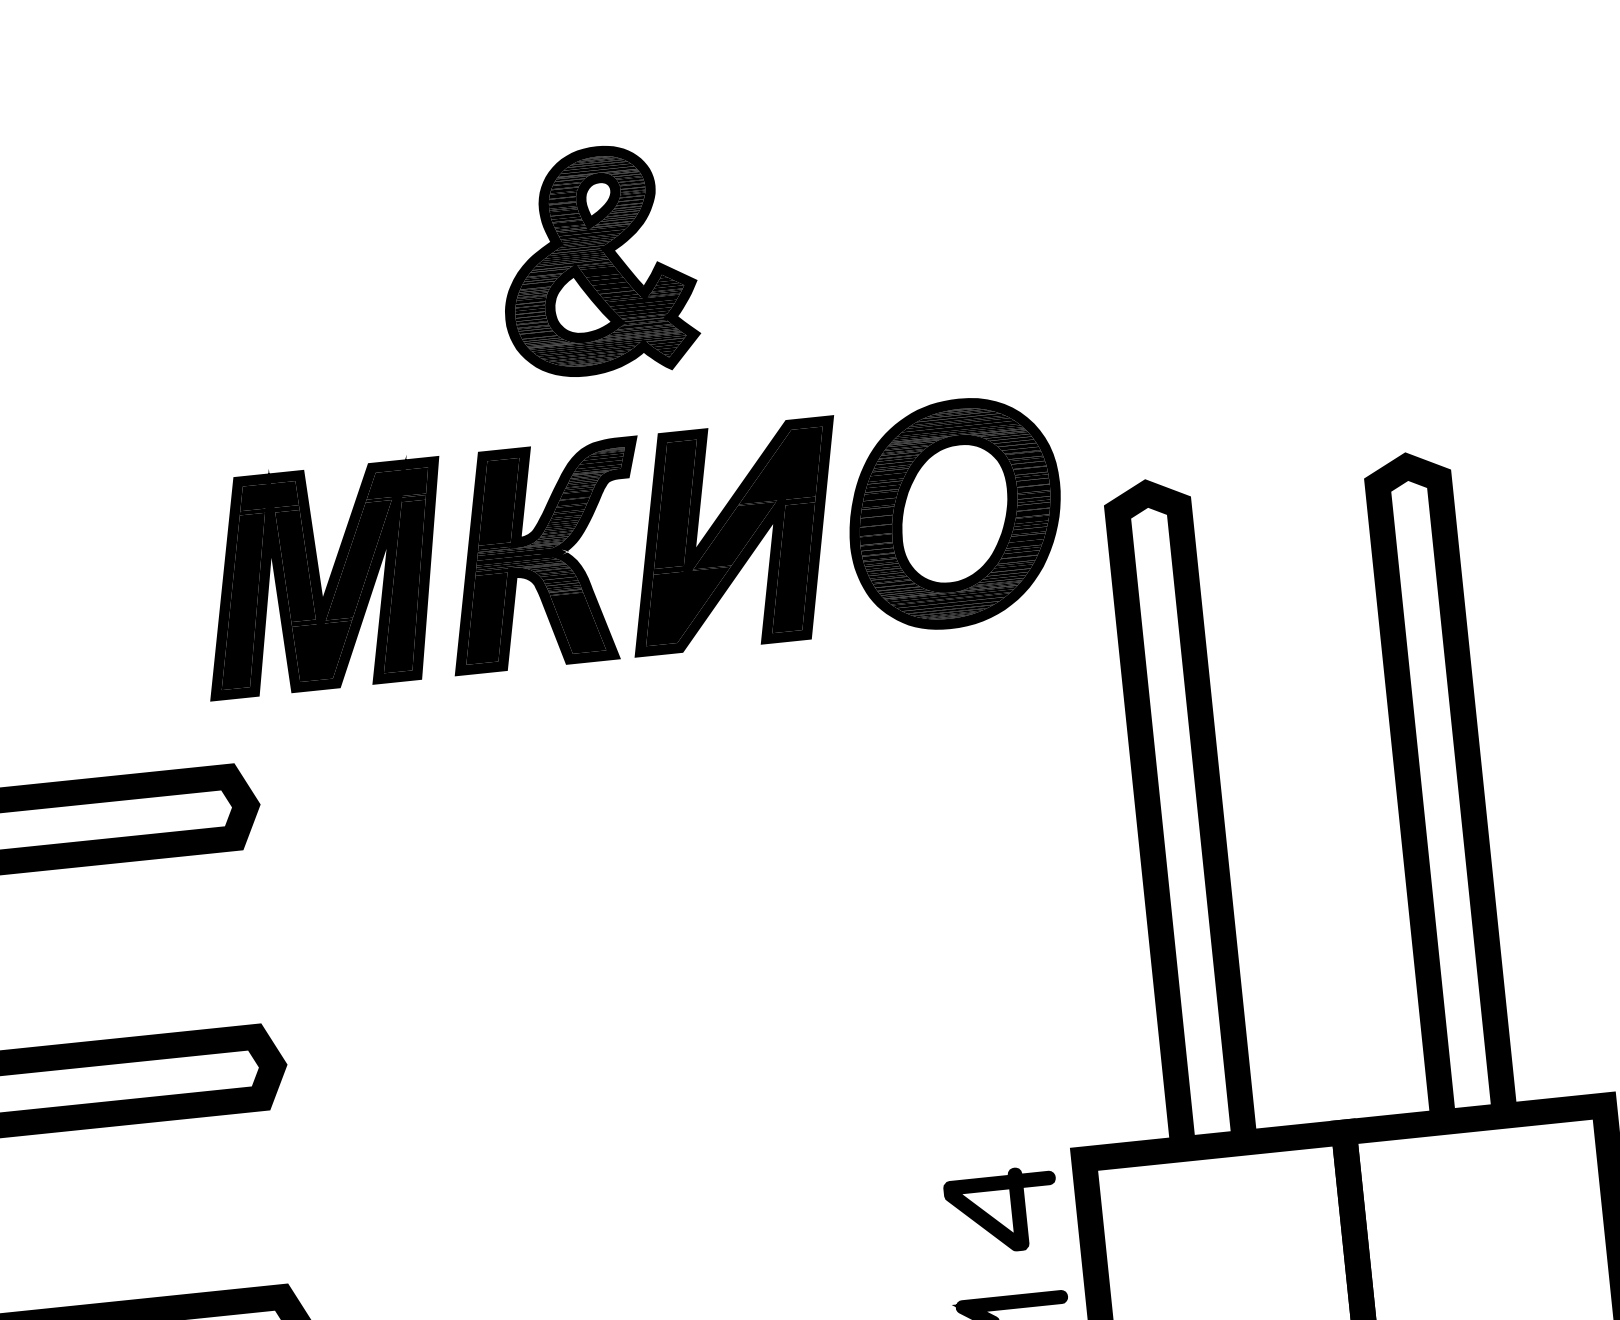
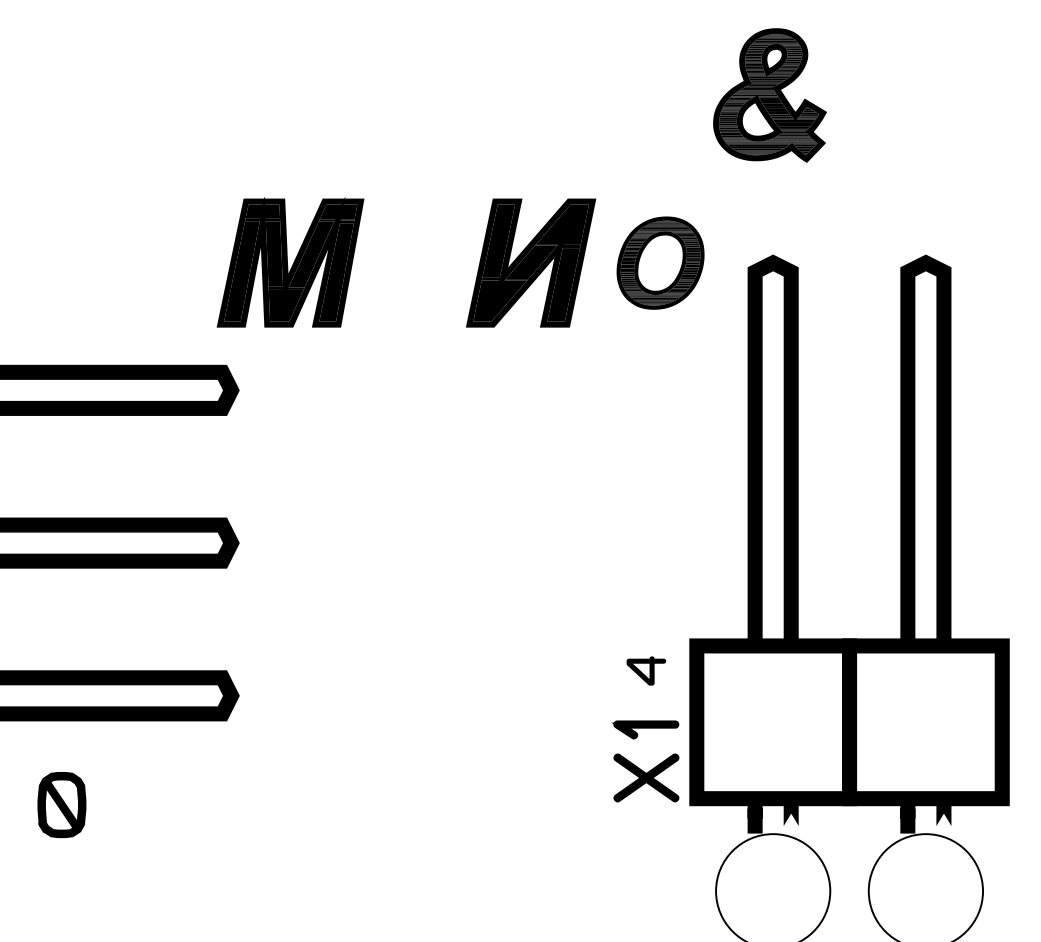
part: (596, 262) -> (769, 95), moved
part: (954, 512) -> (660, 262), size x0.7
part: (545, 554) -> (420, 262), removed
part: (1002, 1210) -> (646, 670), size x0.6

